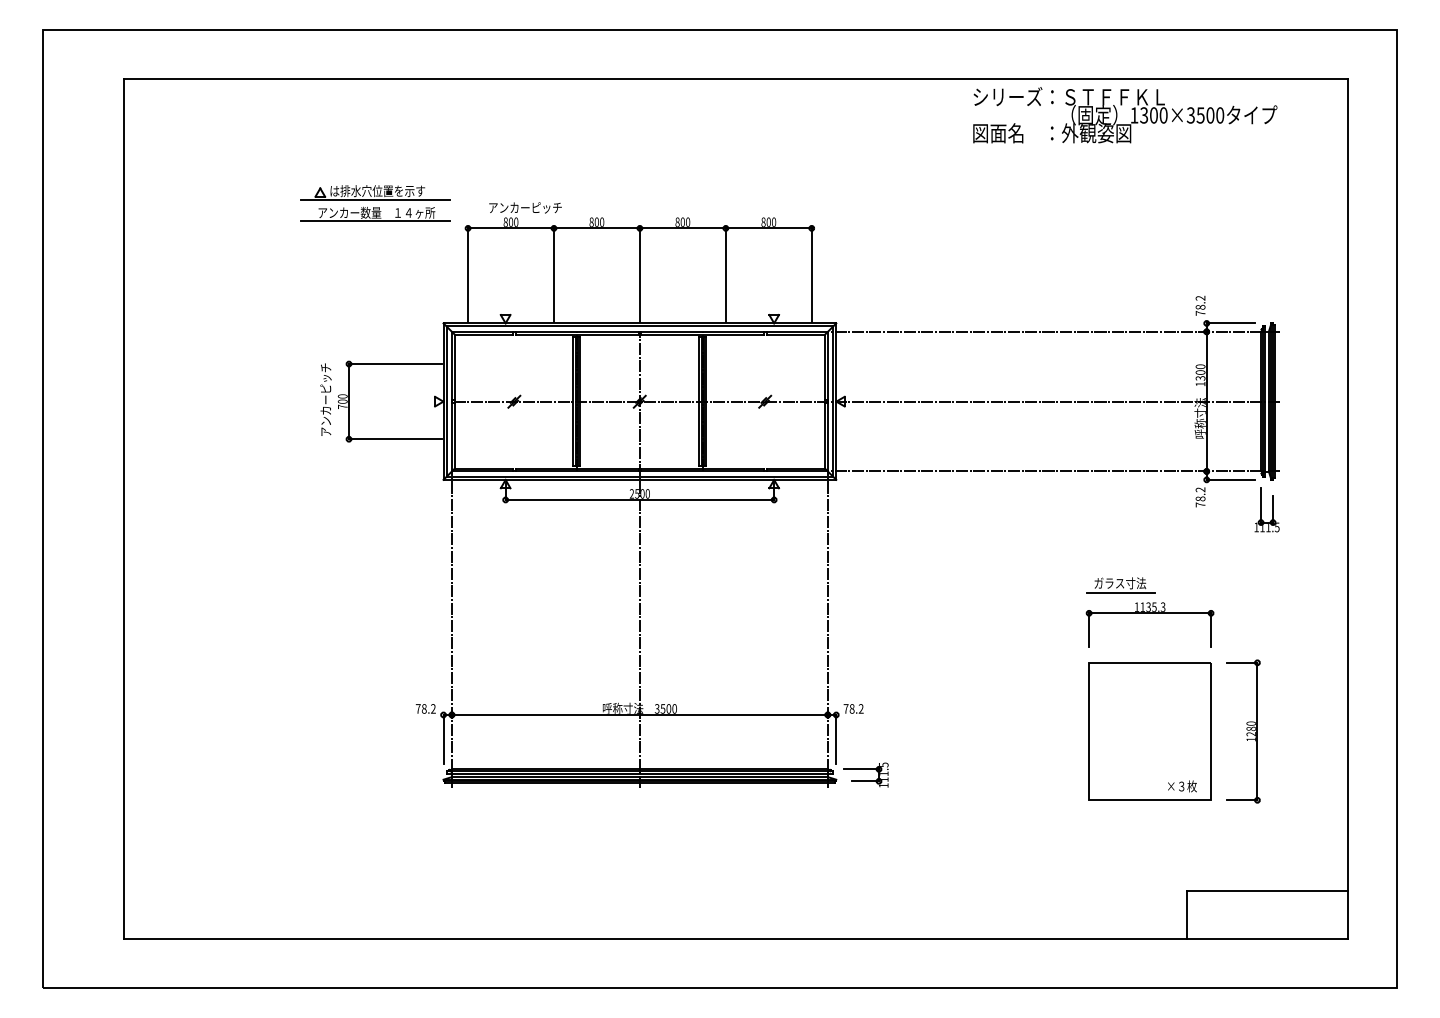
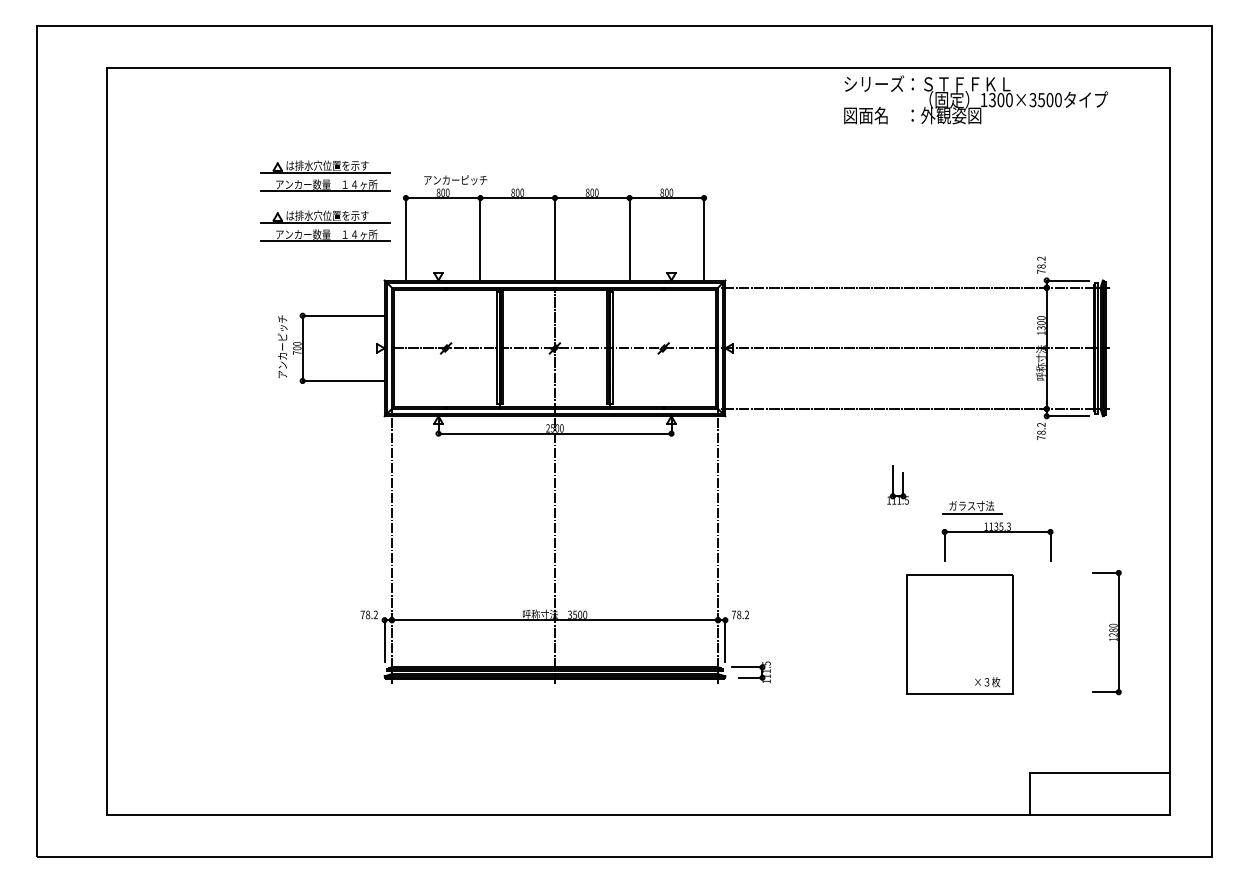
part: (375, 260) -> (325, 225), added
part: (1266, 509) -> (897, 484), moved
part: (1149, 731) -> (959, 634), moved
part: (1243, 731) -> (1106, 632), moved

